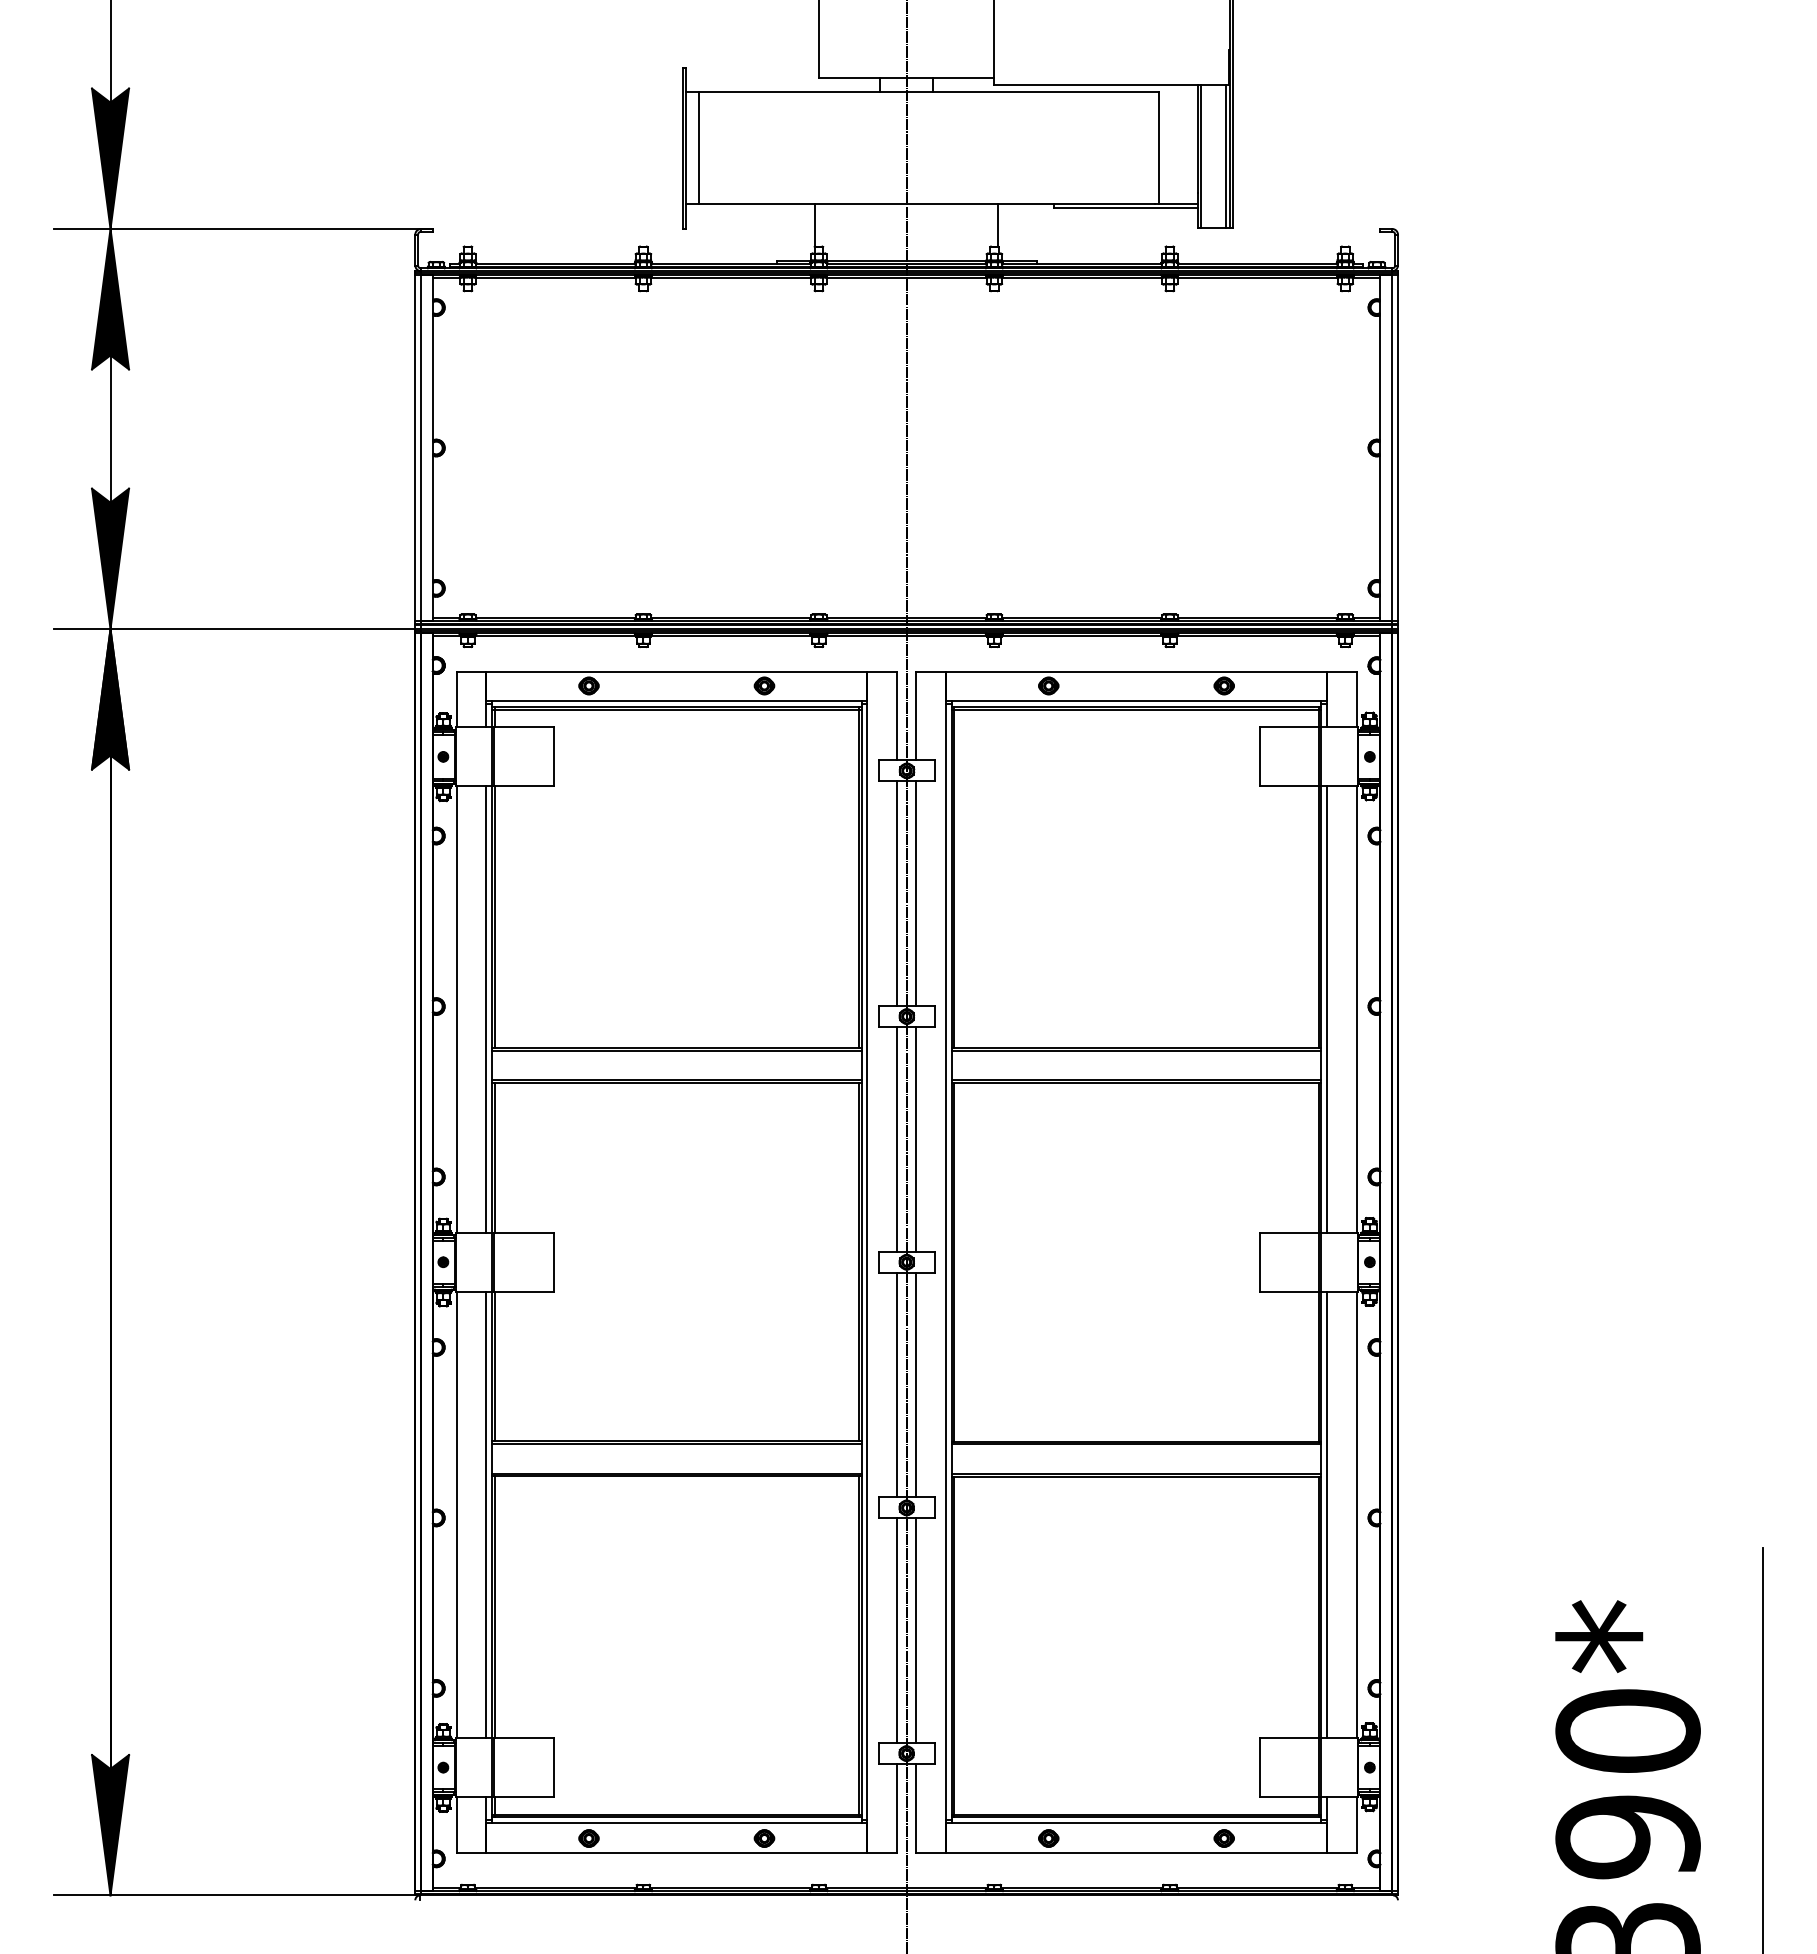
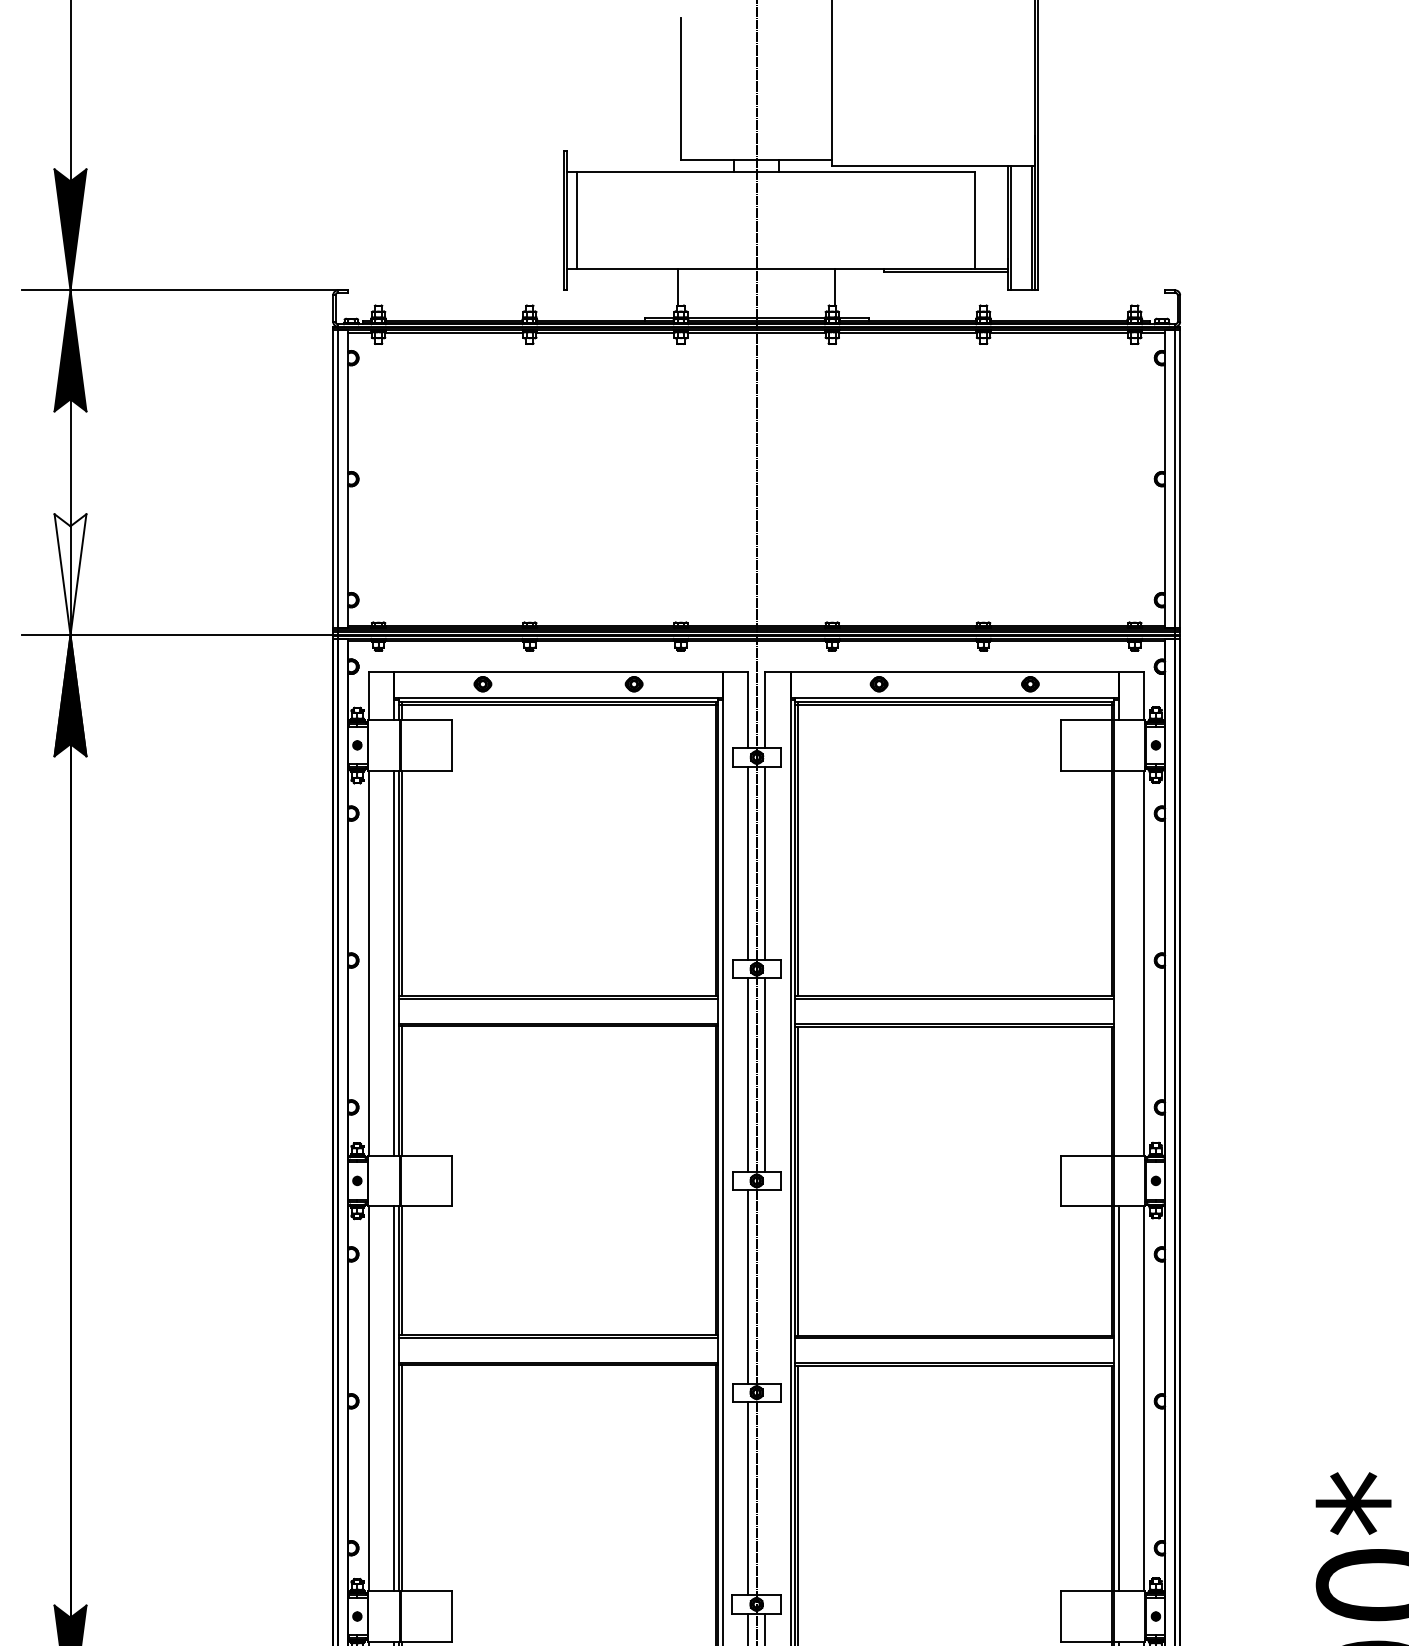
fill: (110, 558) -> (70, 574), removed
line: (1327, 1009) -> (1119, 963), removed
line: (916, 1384) -> (765, 1286), removed
line: (916, 1630) -> (765, 1498), removed

